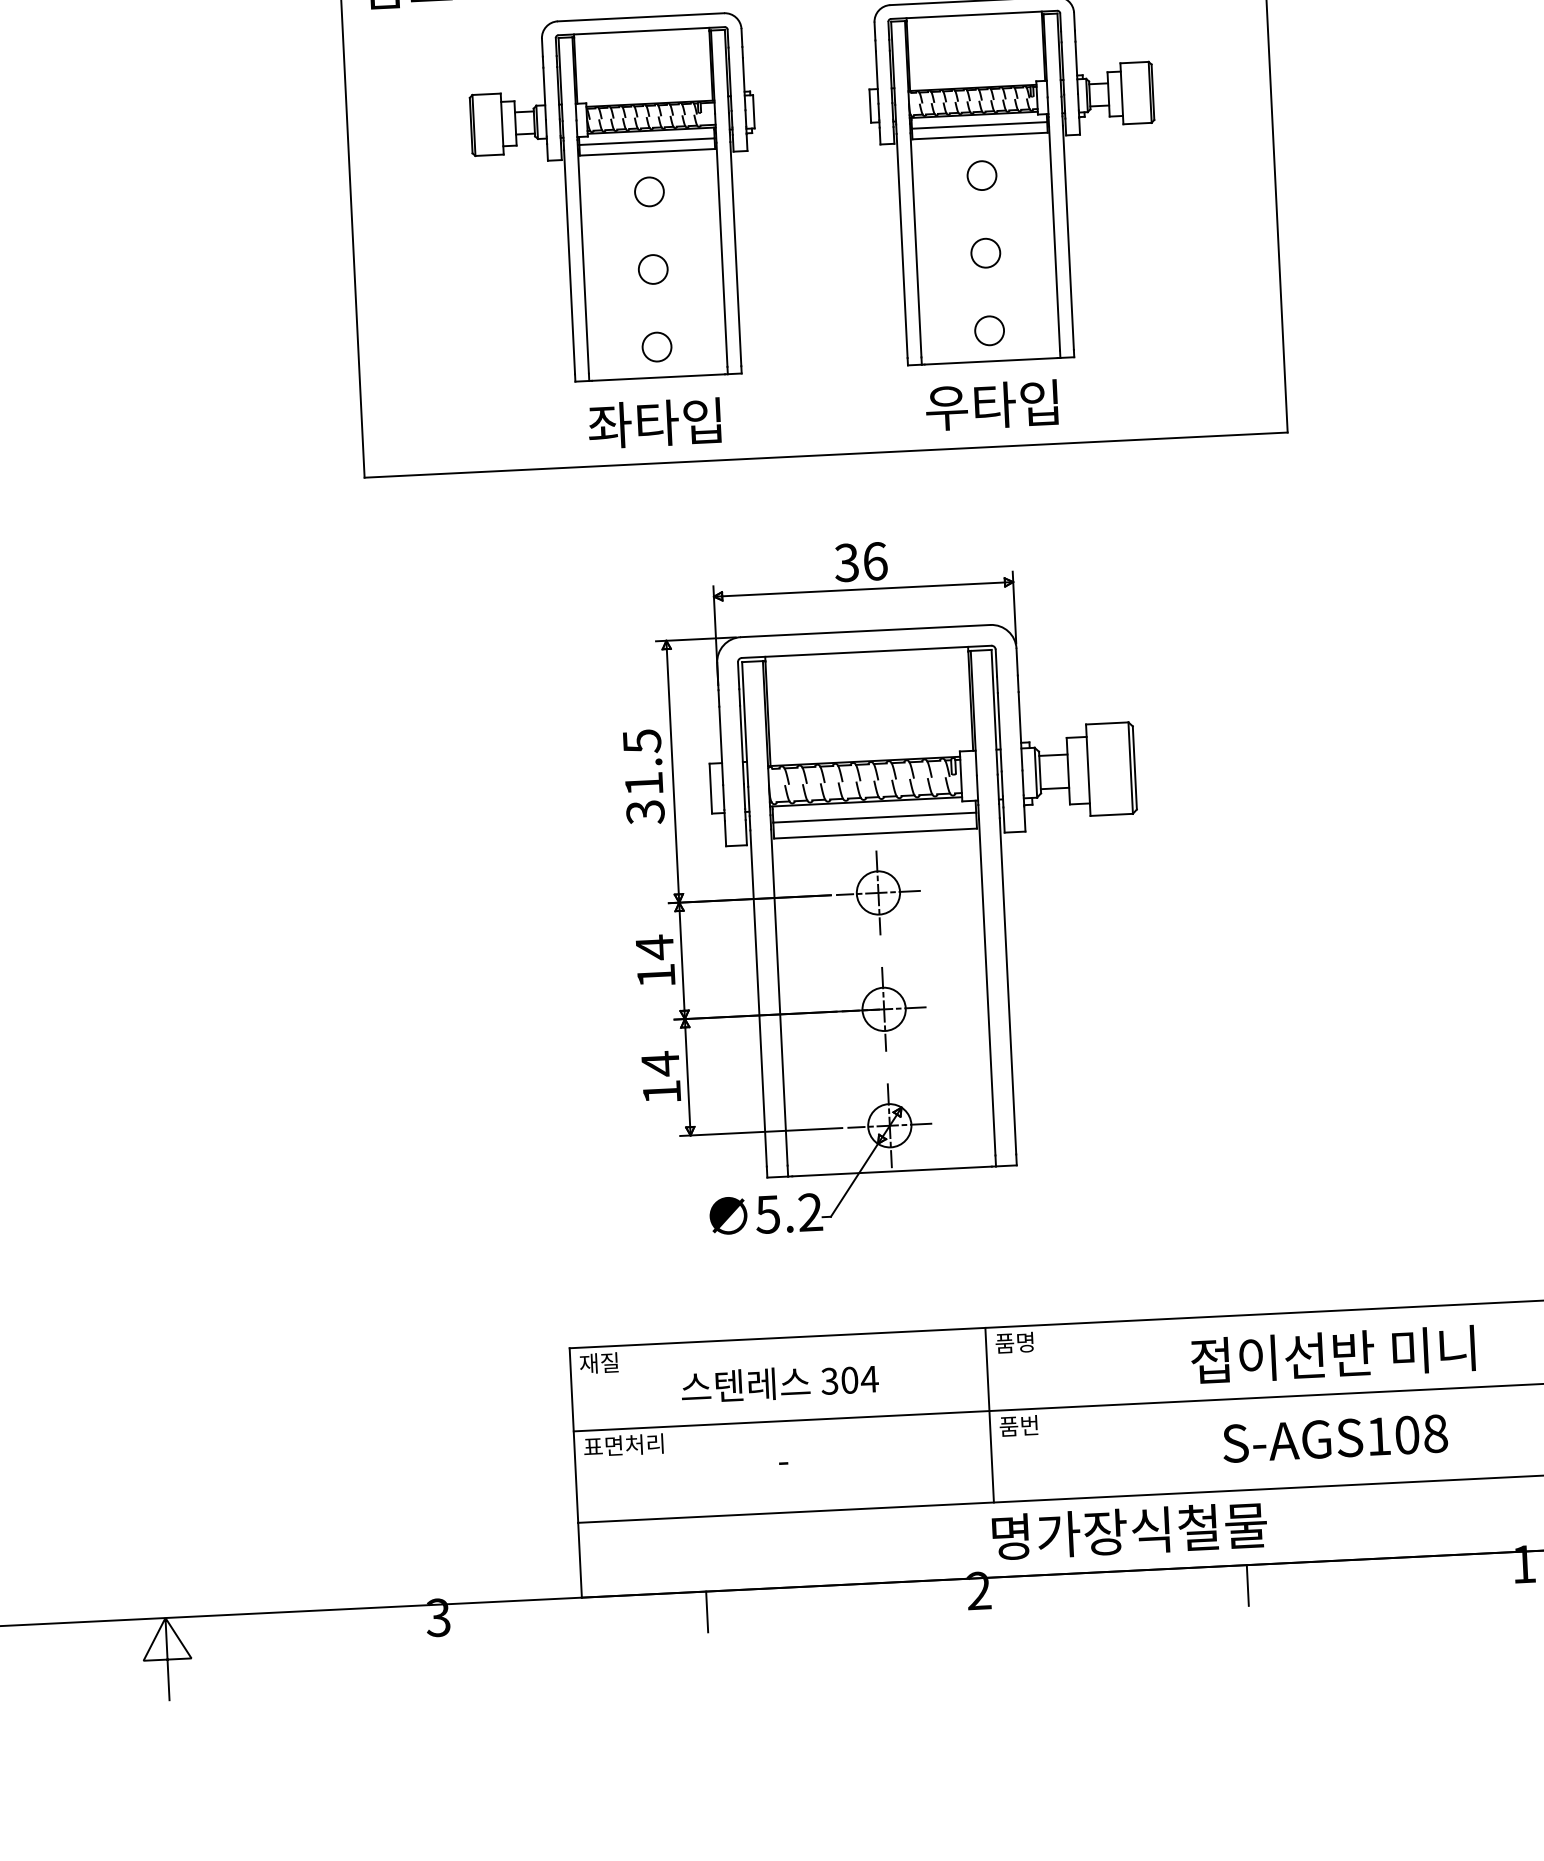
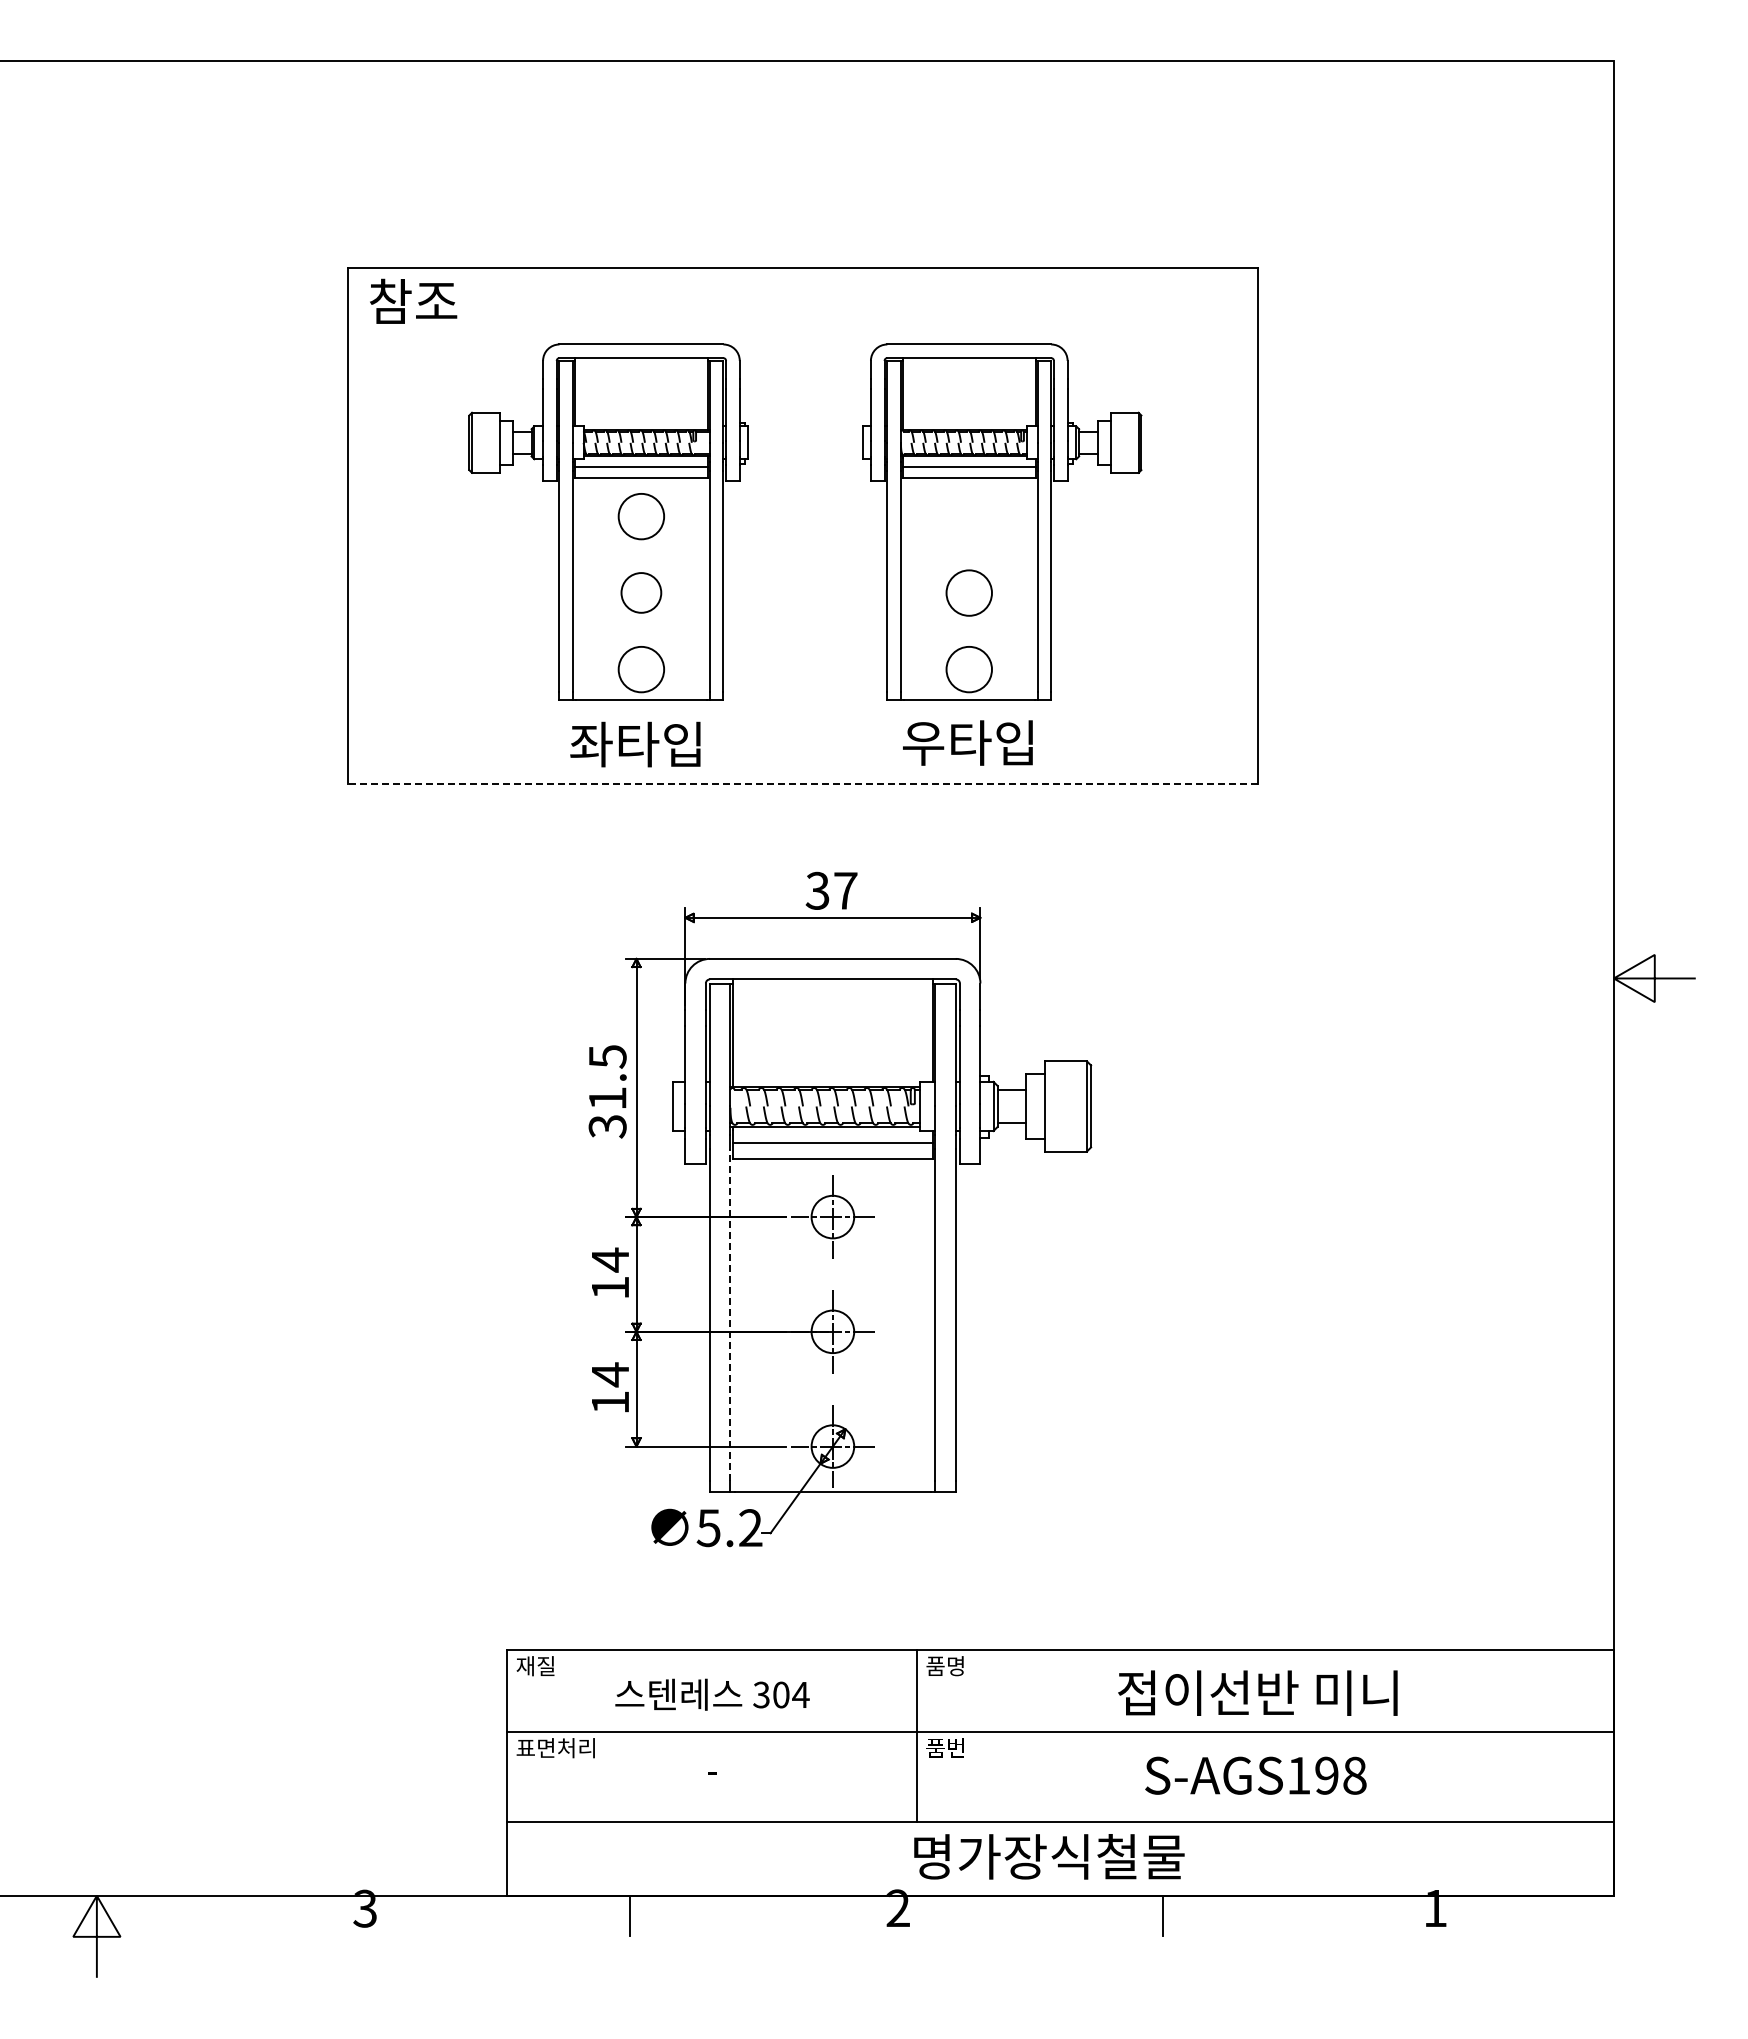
circle: (982, 175) -> (969, 516), removed
circle: (649, 191) -> (641, 516), size x1.6
circle: (986, 252) -> (969, 592), size x1.6
circle: (653, 269) -> (641, 593), size x1.4
circle: (989, 330) -> (969, 669), size x1.6
circle: (657, 346) -> (641, 669), size x1.6
line: (826, 454) -> (802, 783), solid -> dashed
text: (875, 561) -> (845, 890), 36 -> 37
line: (779, 997) -> (730, 1315), solid -> dashed
text: (1406, 1434) -> (1326, 1775), S-AGS108 -> S-AGS198

